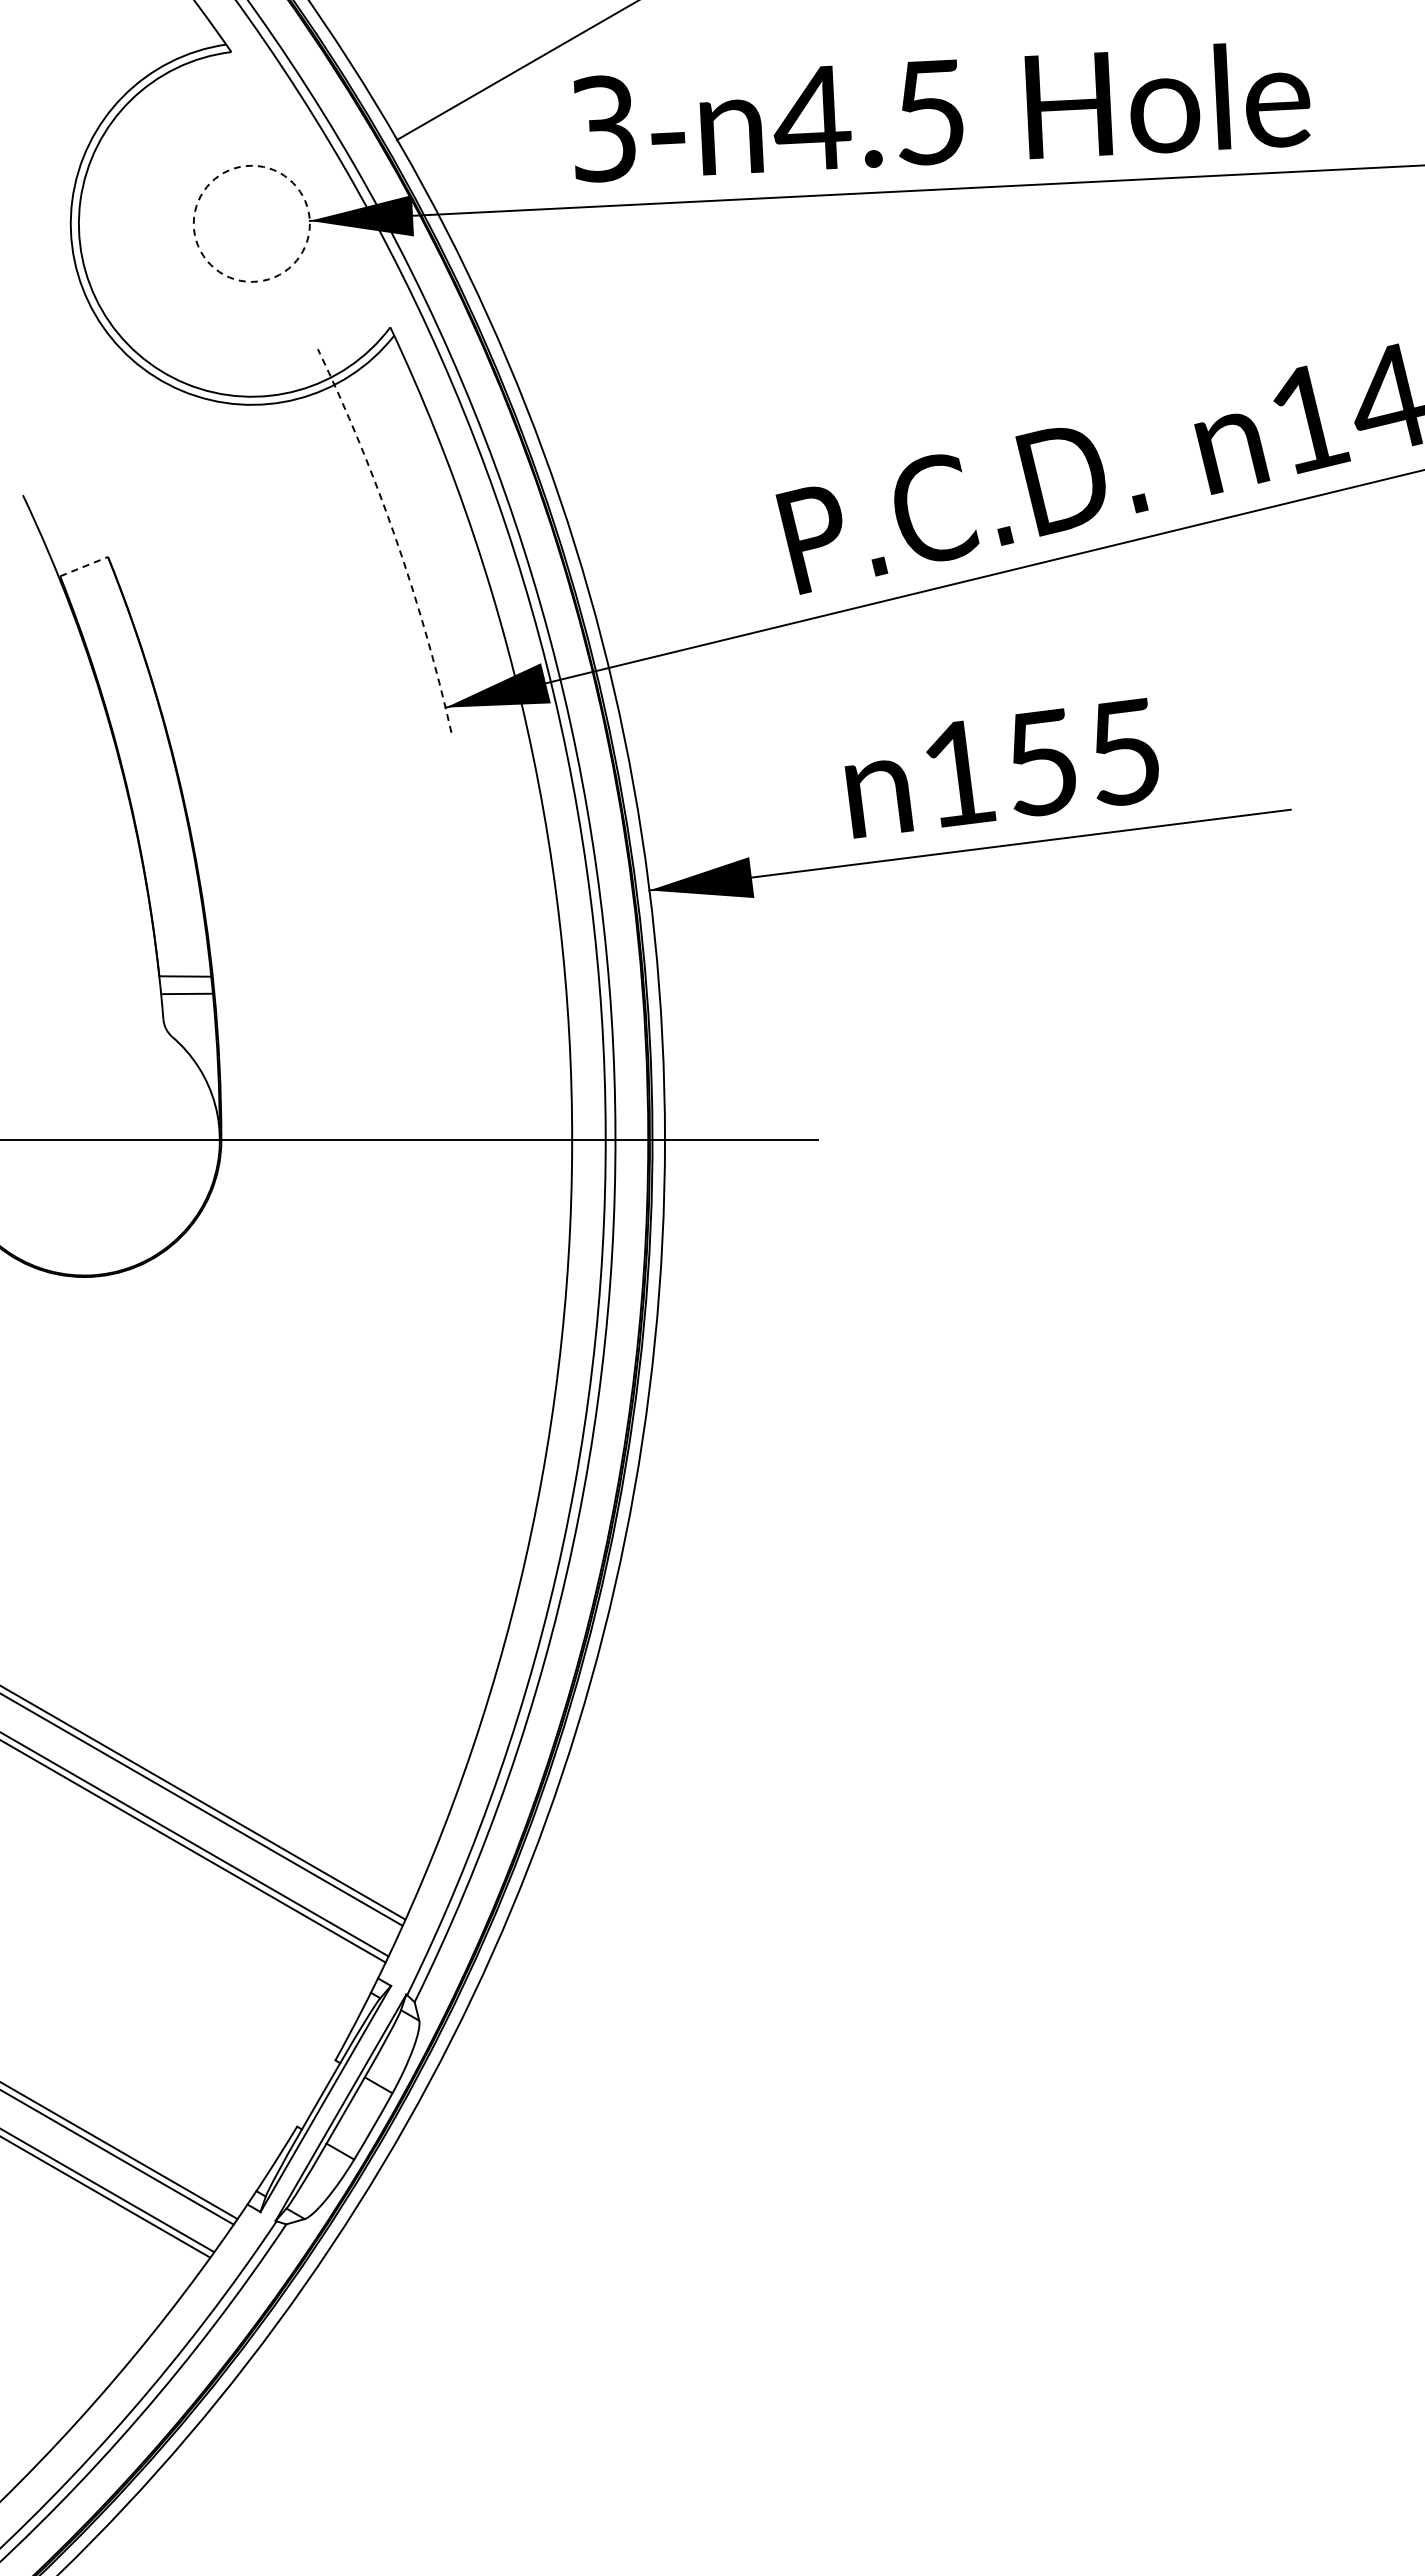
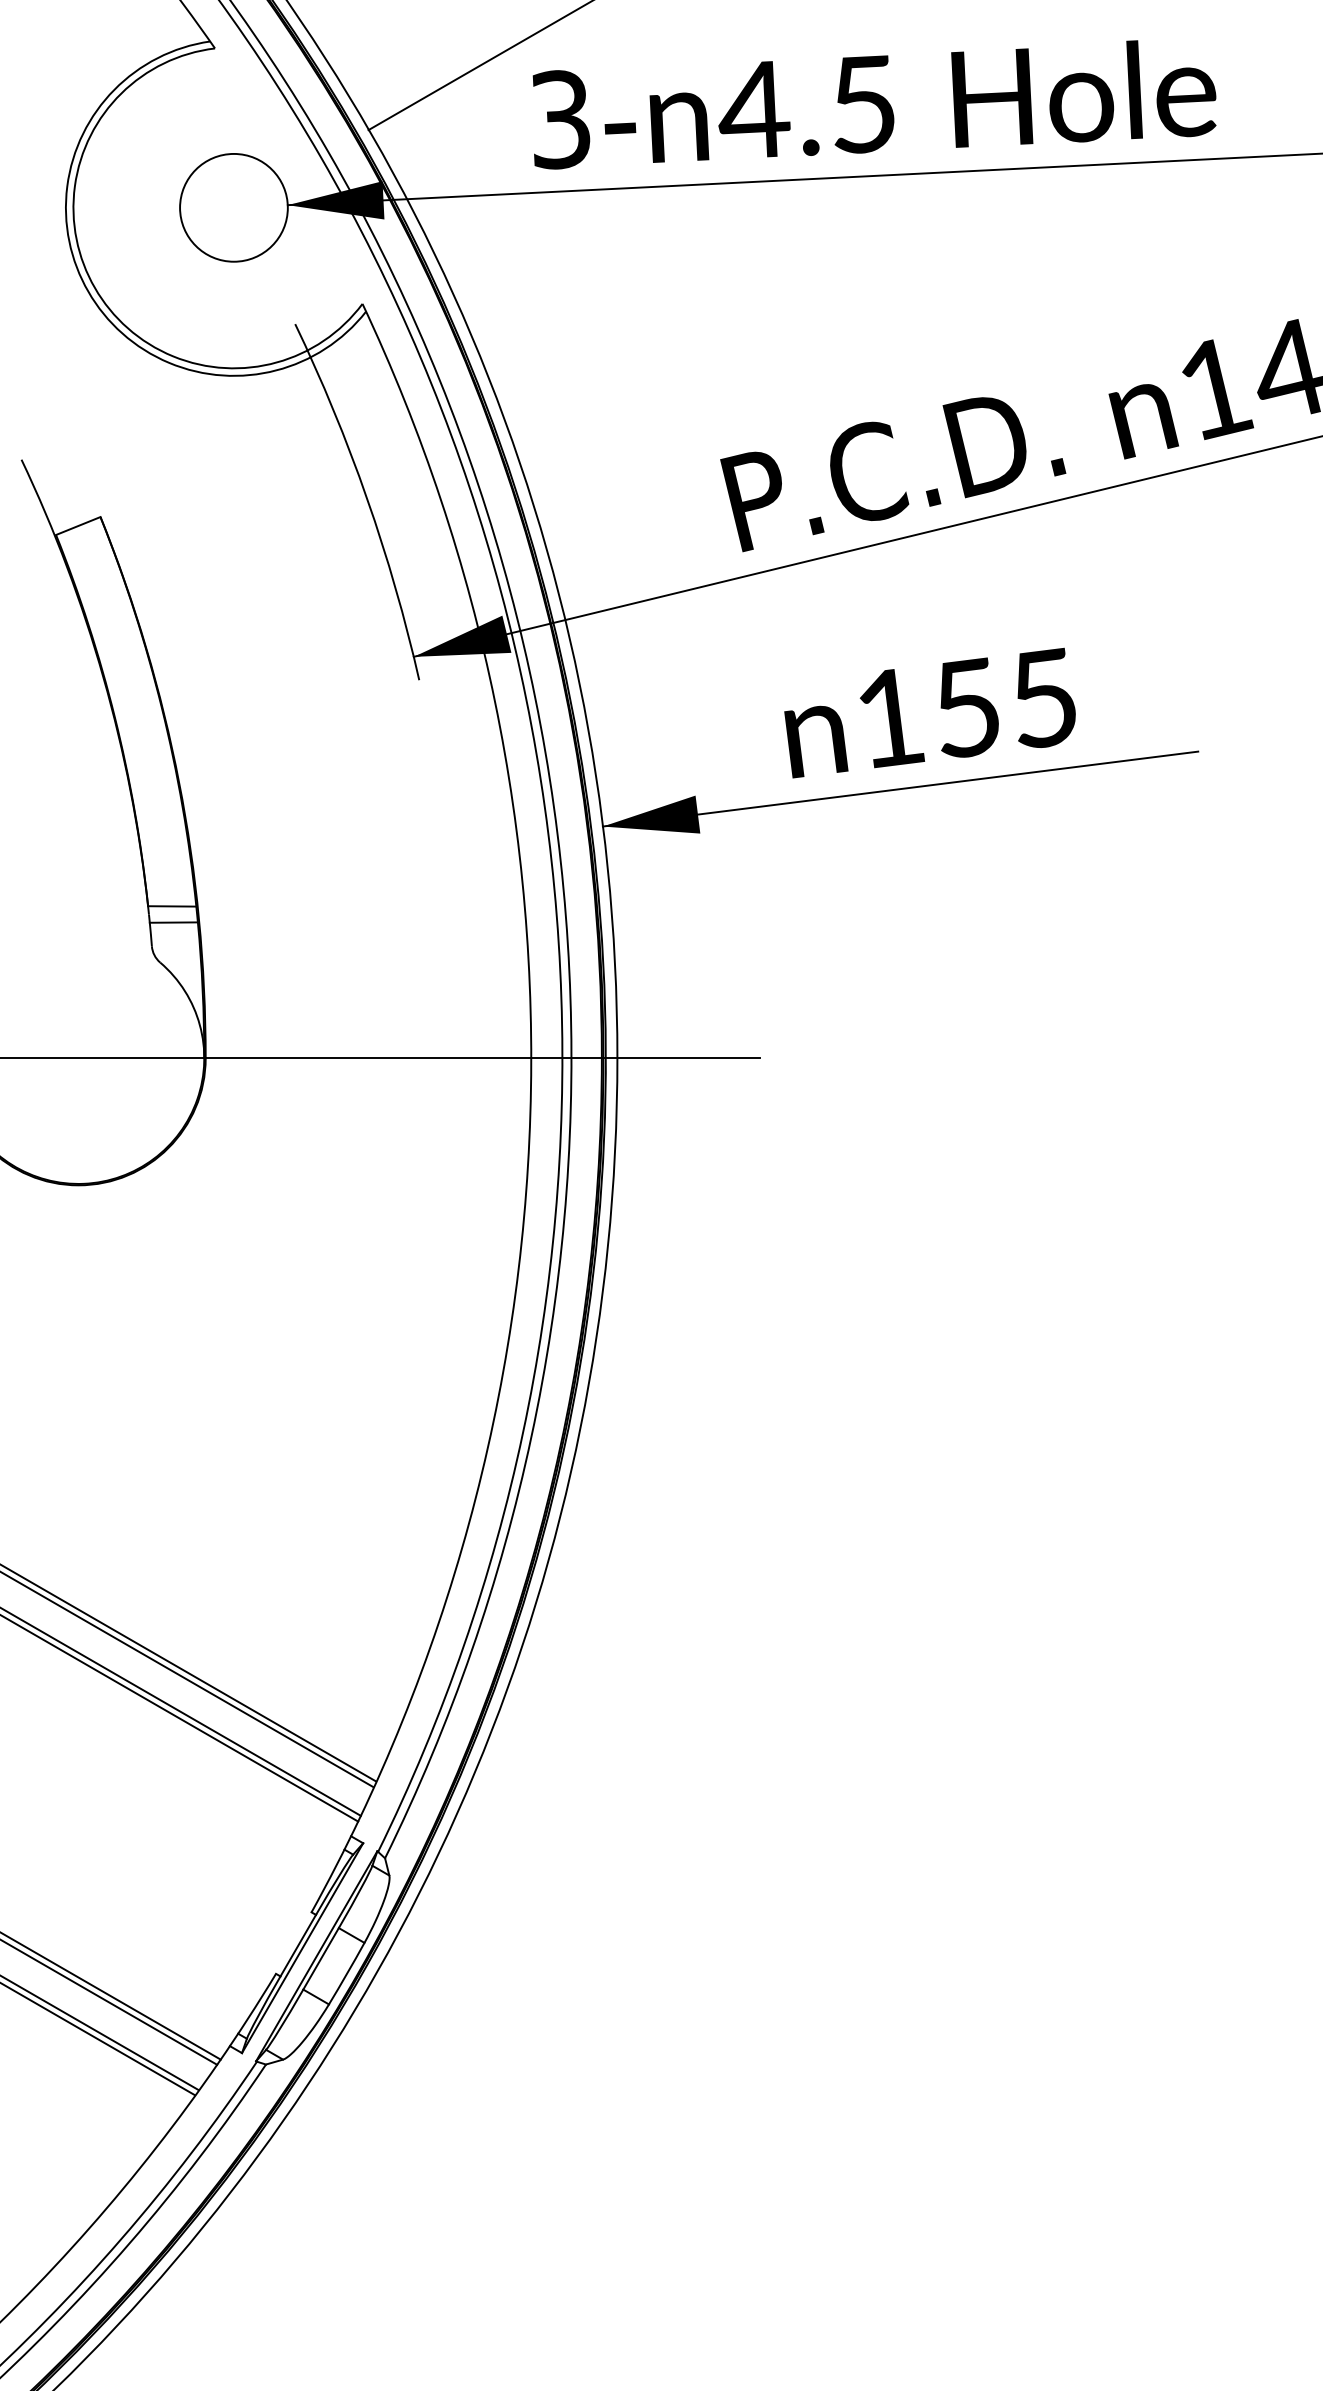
circle: (251, 223) -> (233, 207), dashed -> solid
arc: (395, 537) -> (367, 498), dashed -> solid
line: (84, 566) -> (78, 525), dashed -> solid

